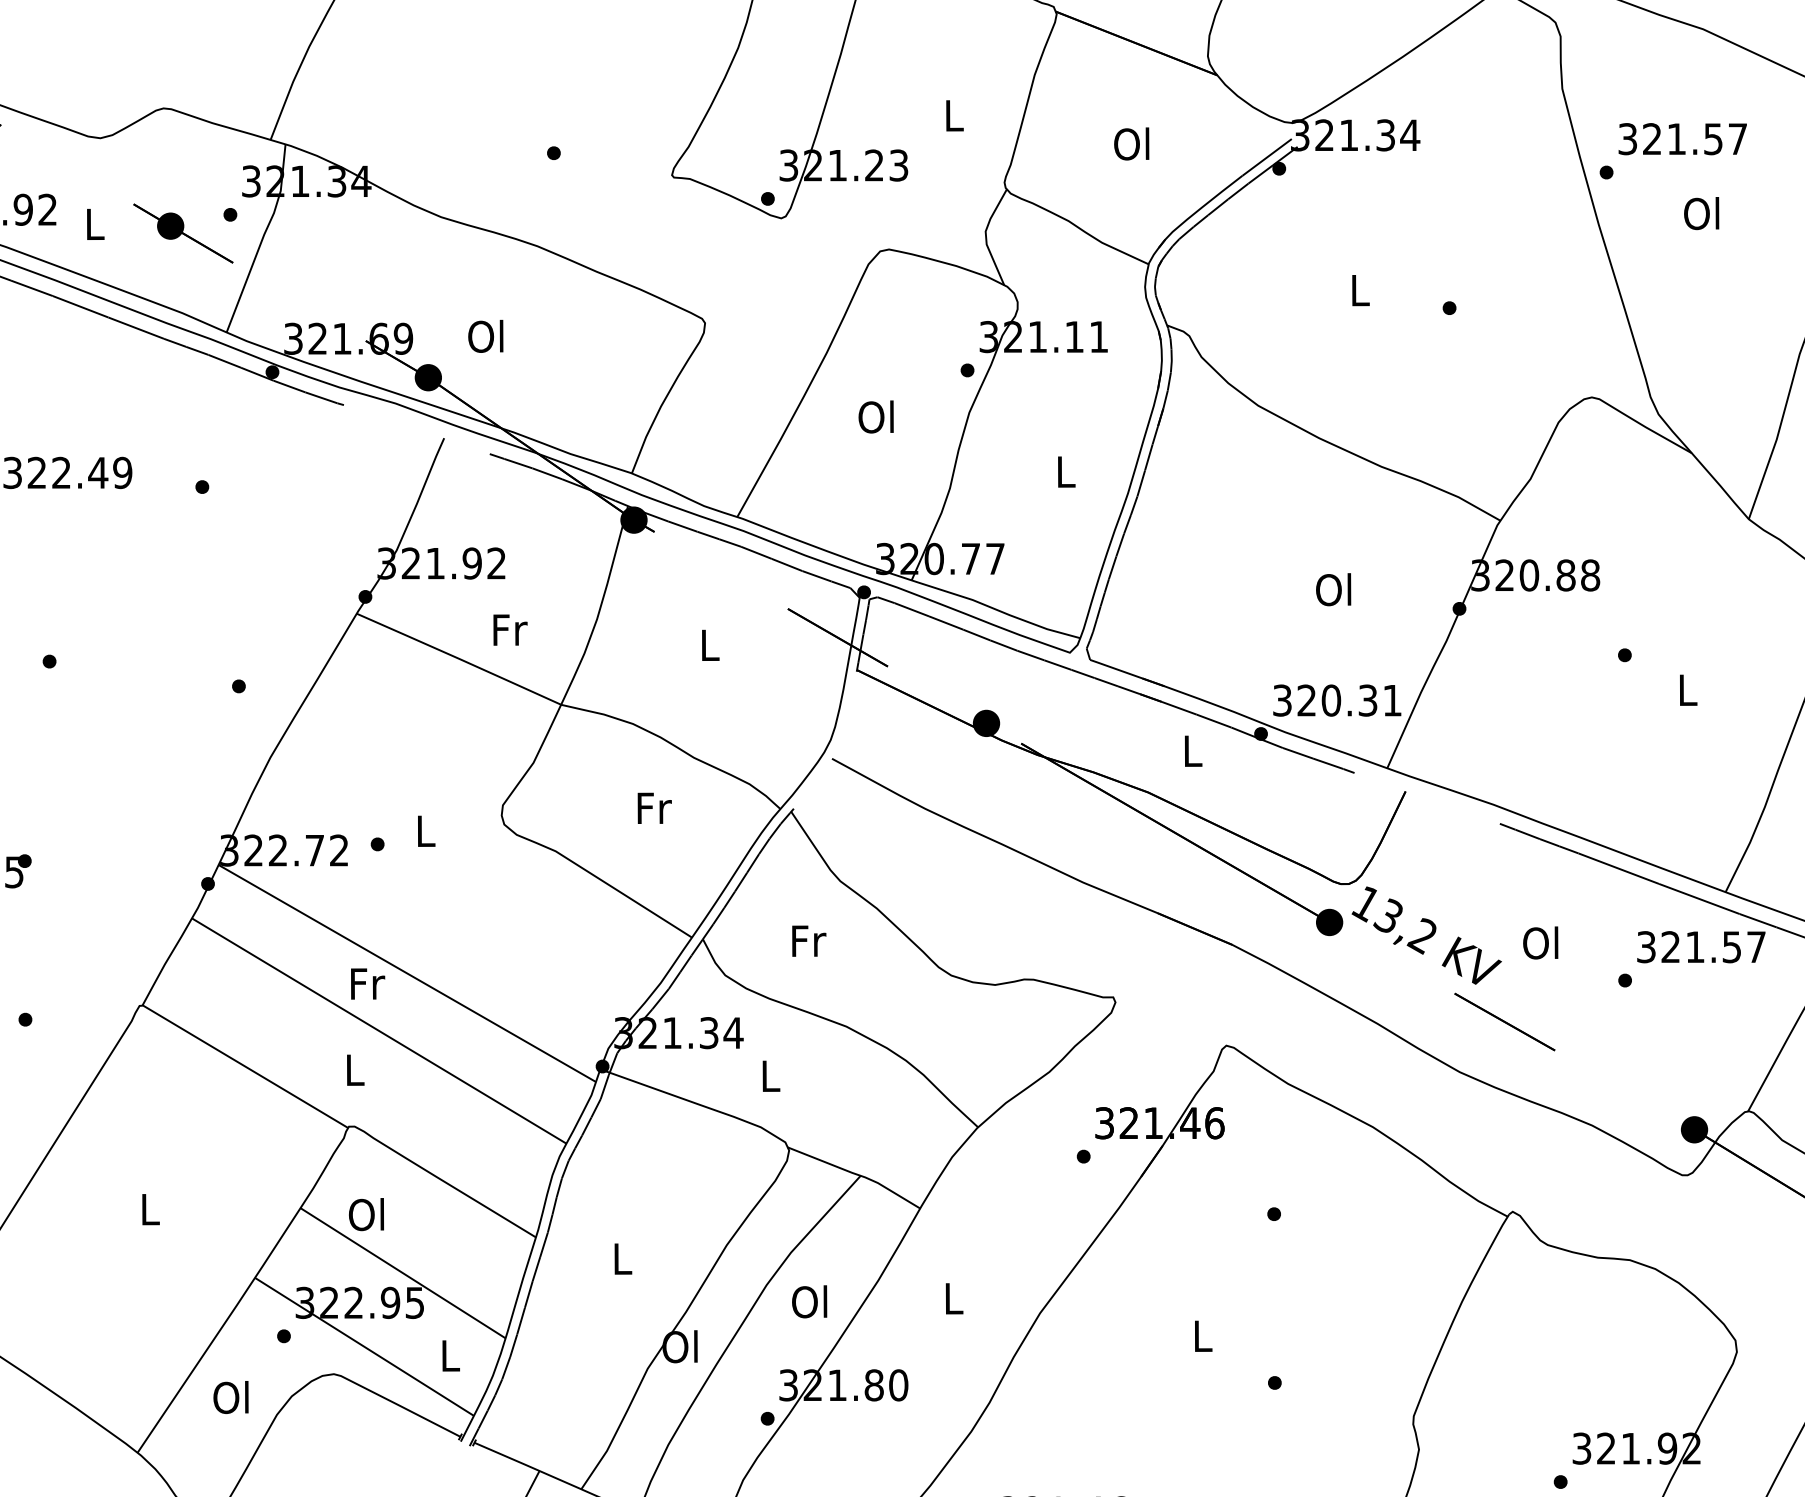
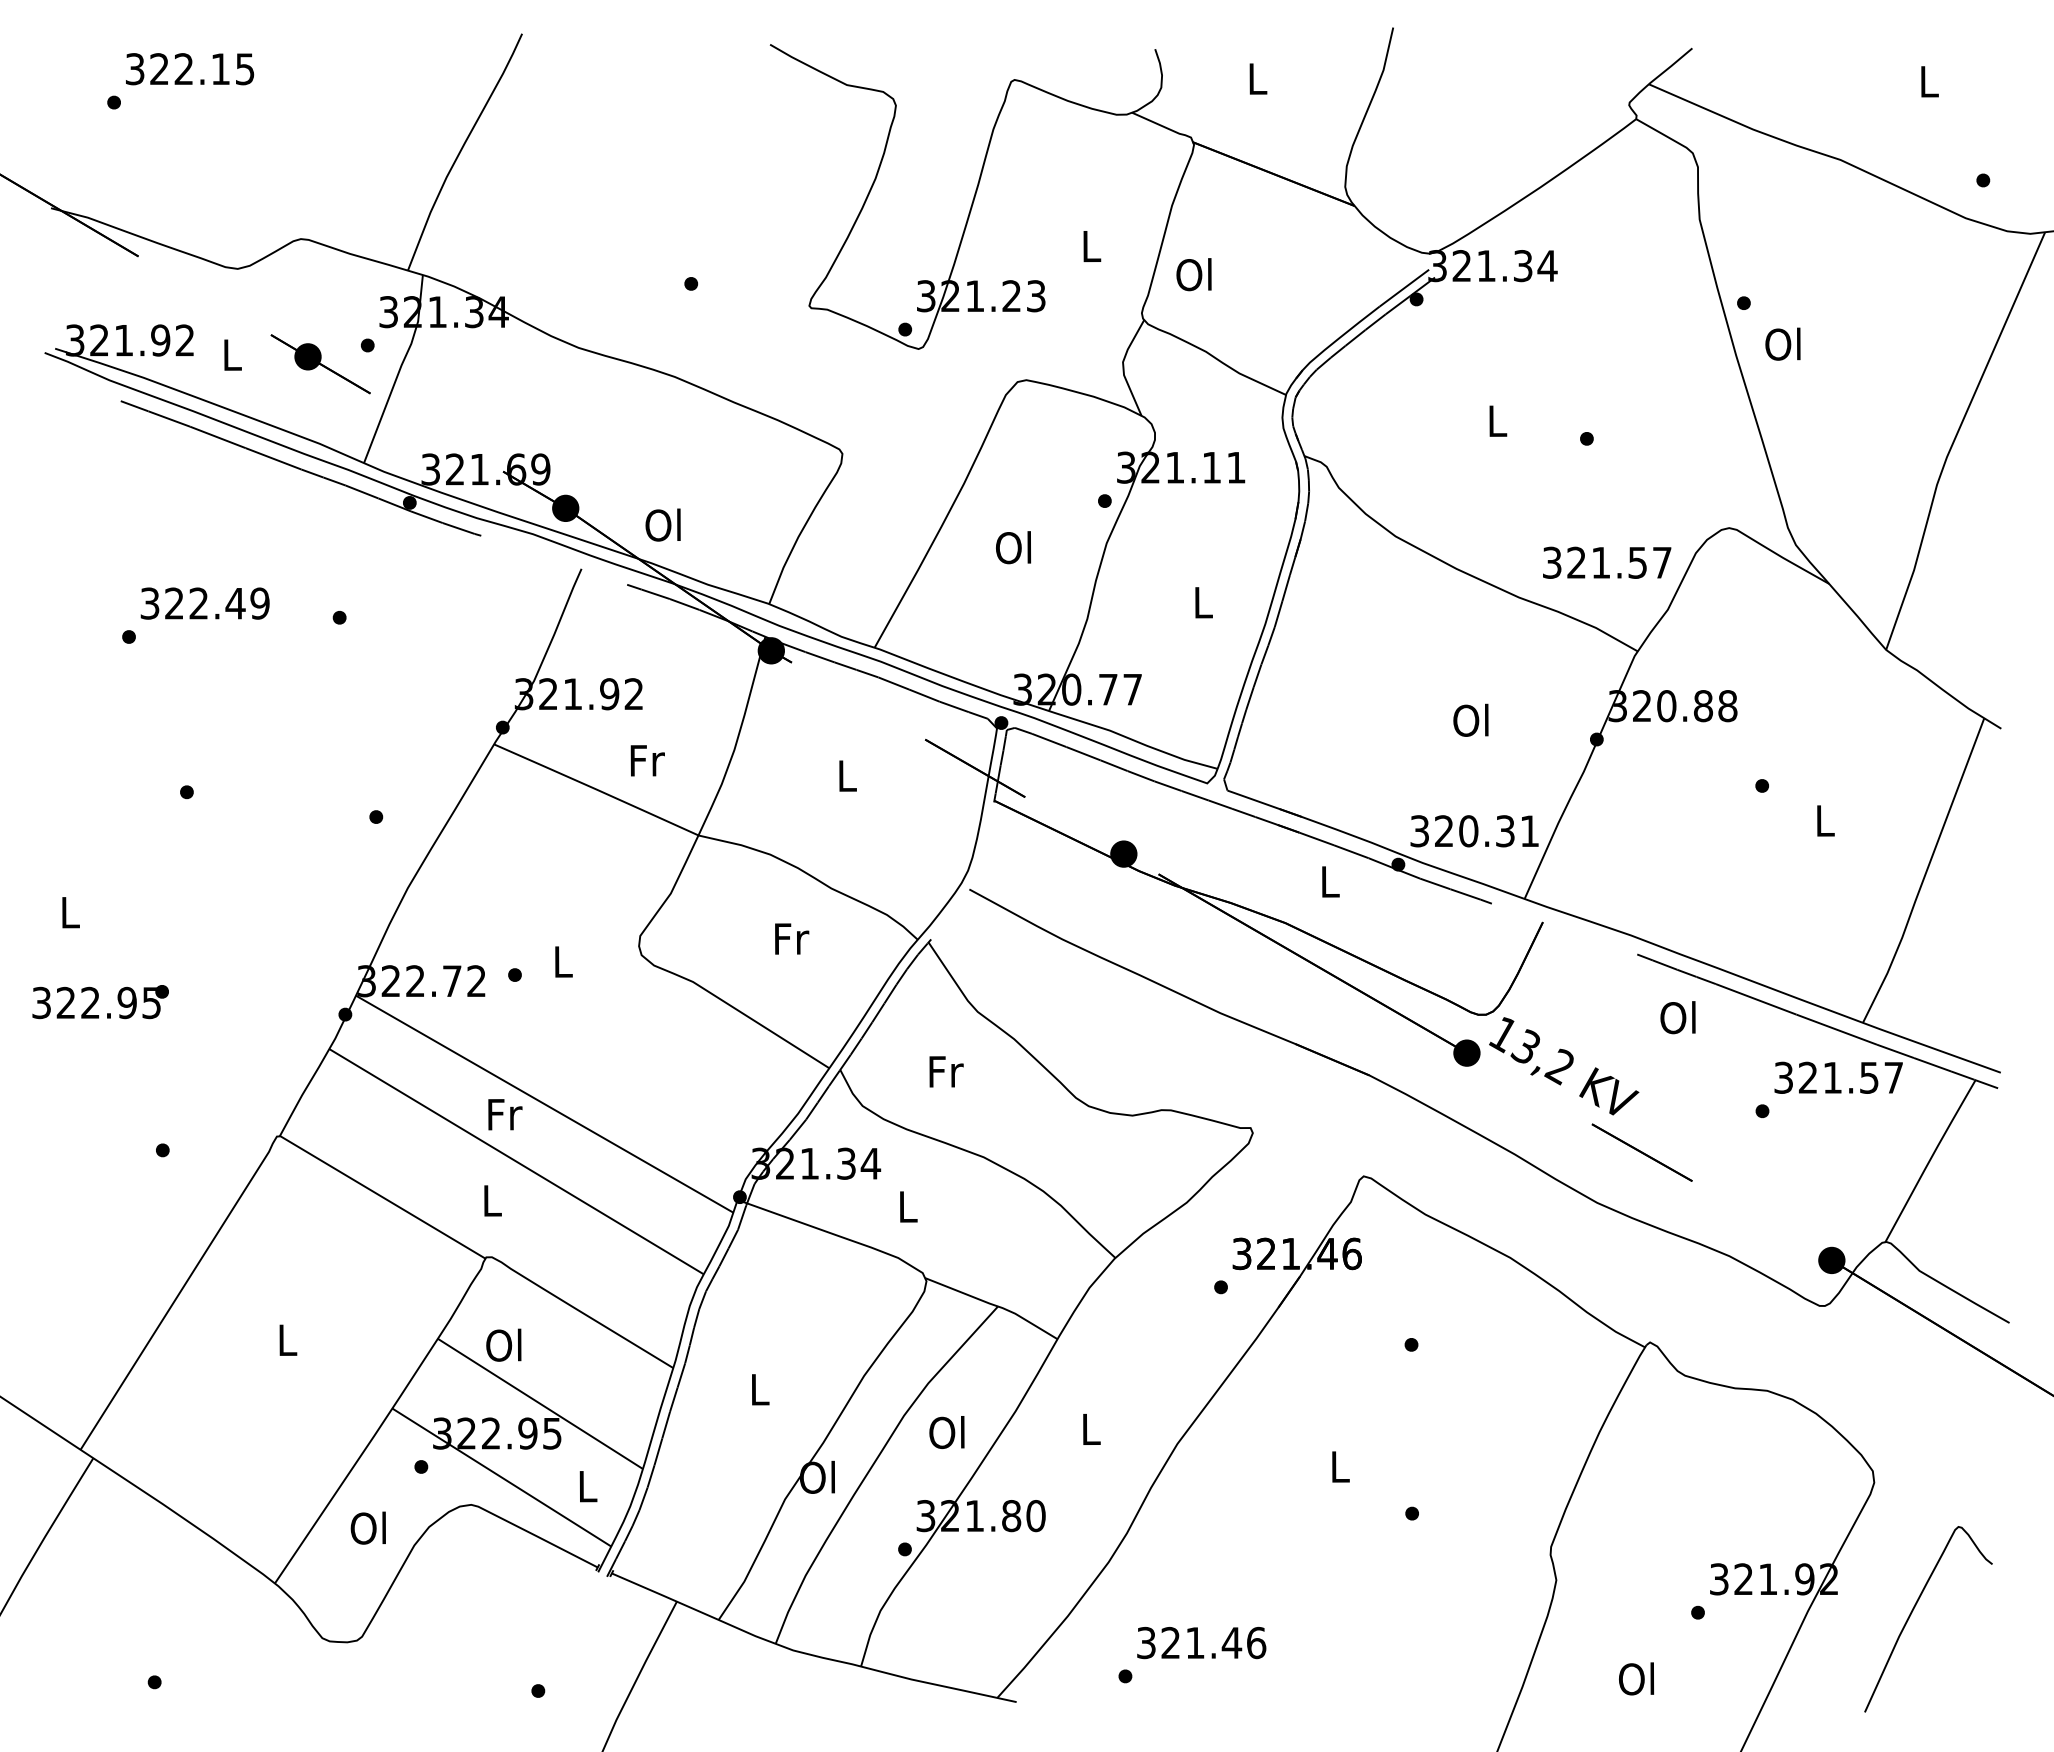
text: (1683, 138) -> (1607, 562), moved
text: (1131, 143) -> (1193, 274), moved
text: (1701, 212) -> (1782, 343), moved
text: (485, 335) -> (662, 524), moved
text: (1540, 942) -> (1677, 1017), moved

